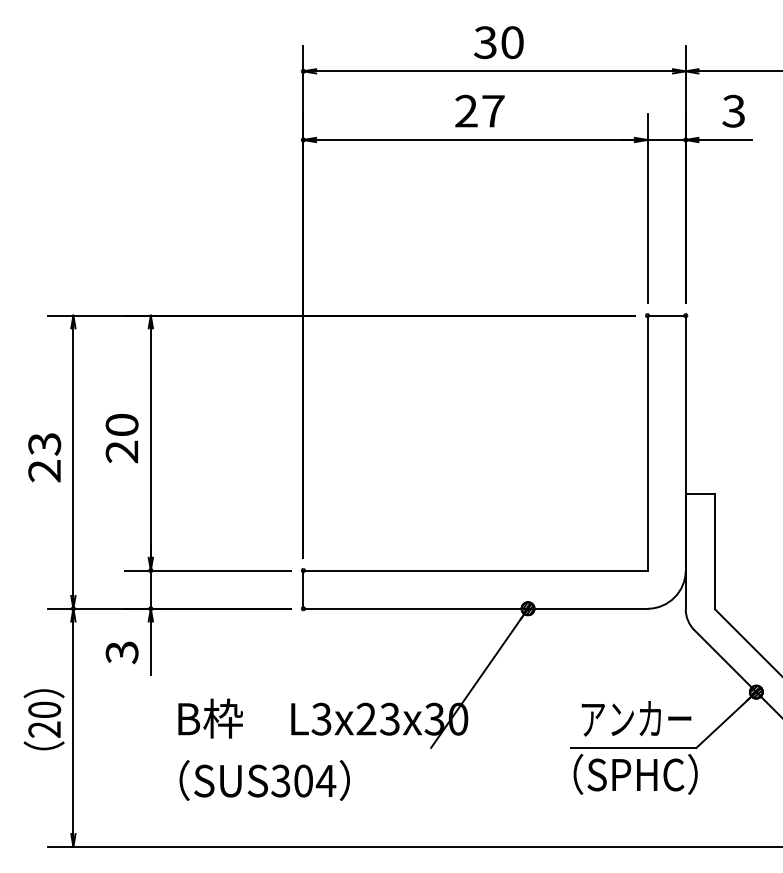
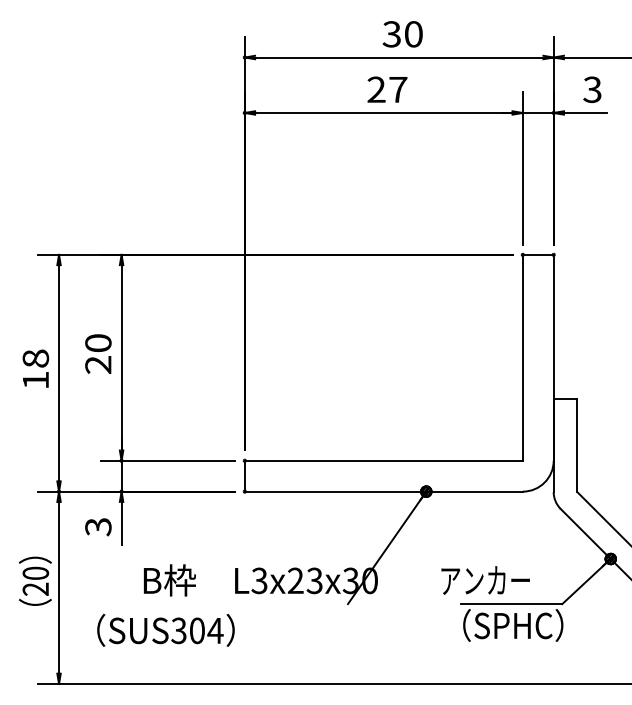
text: (44, 457) -> (35, 369), 23 -> 18
text: (636, 718) -> (485, 580), moved
text: (264, 780) -> (165, 630), moved

